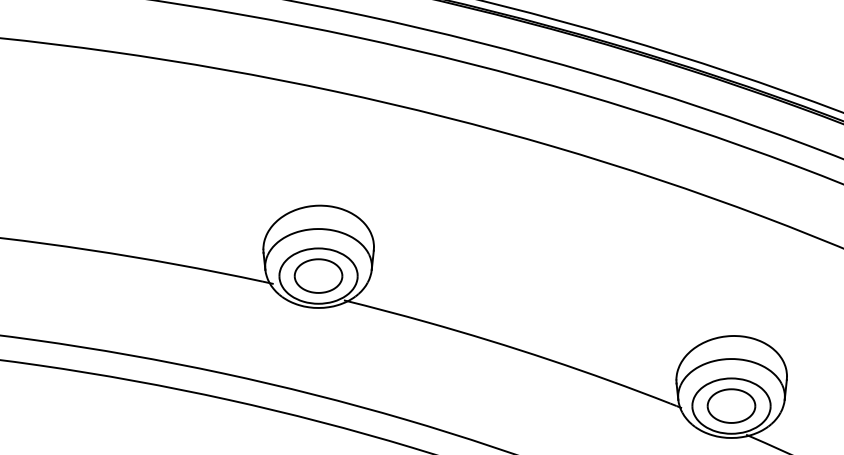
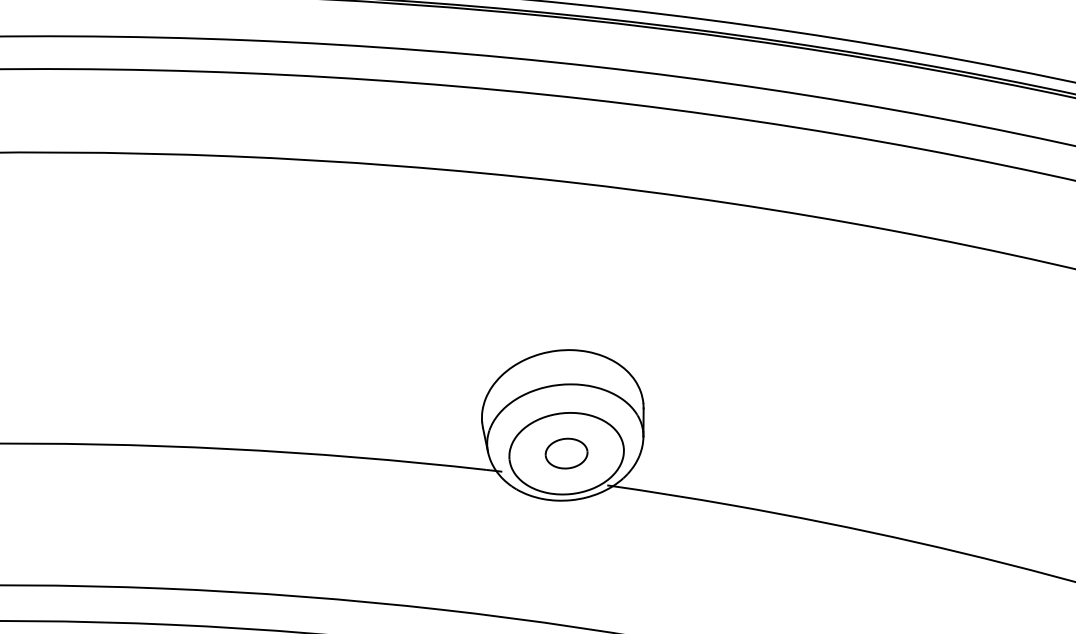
part: (318, 275) -> (566, 452), size x0.6

